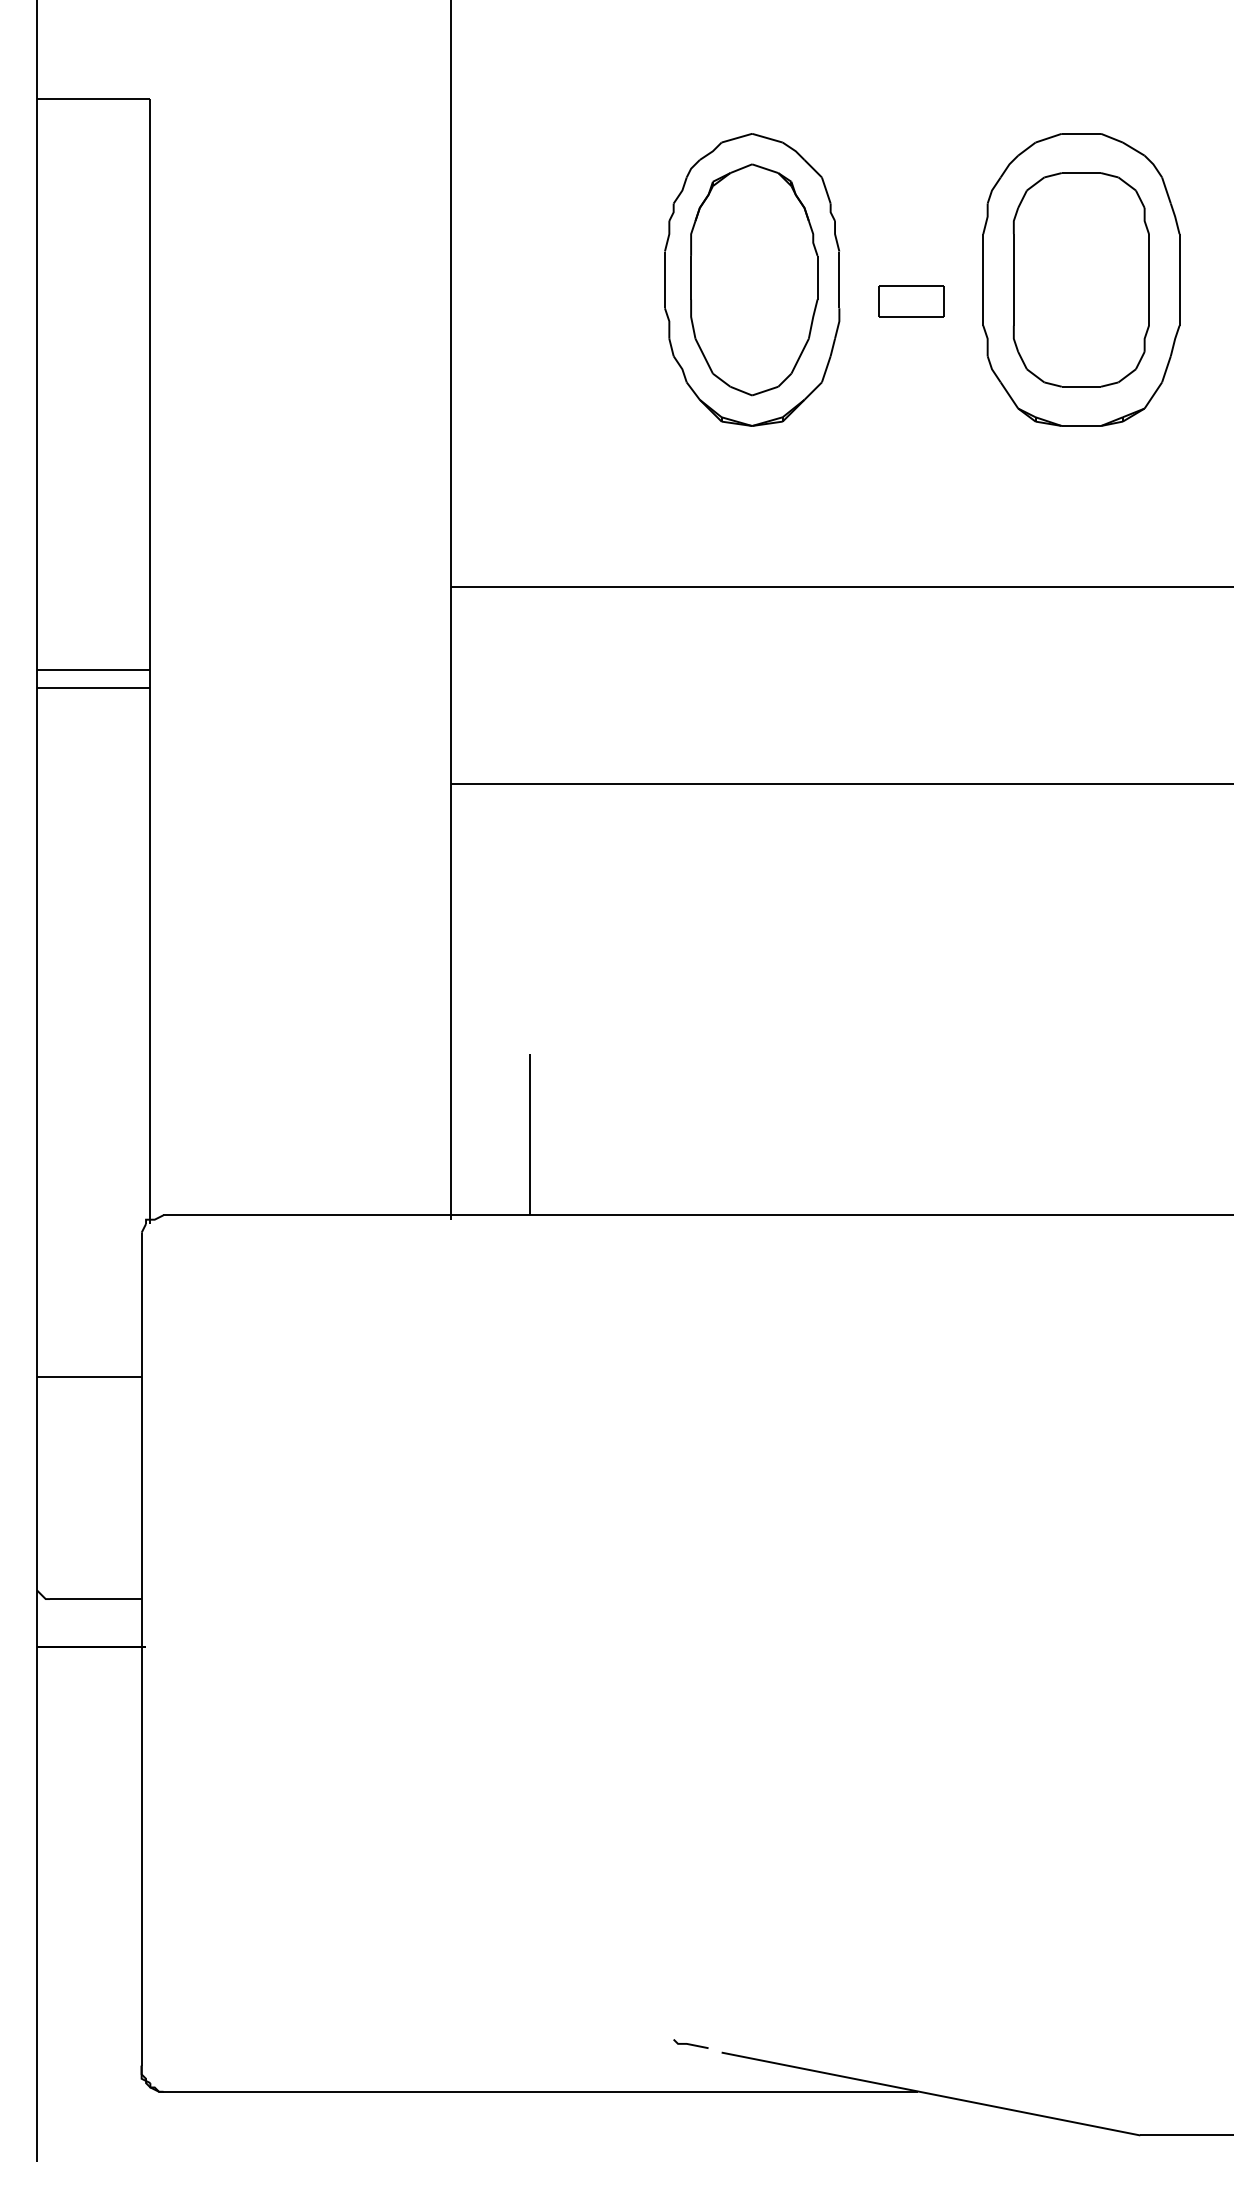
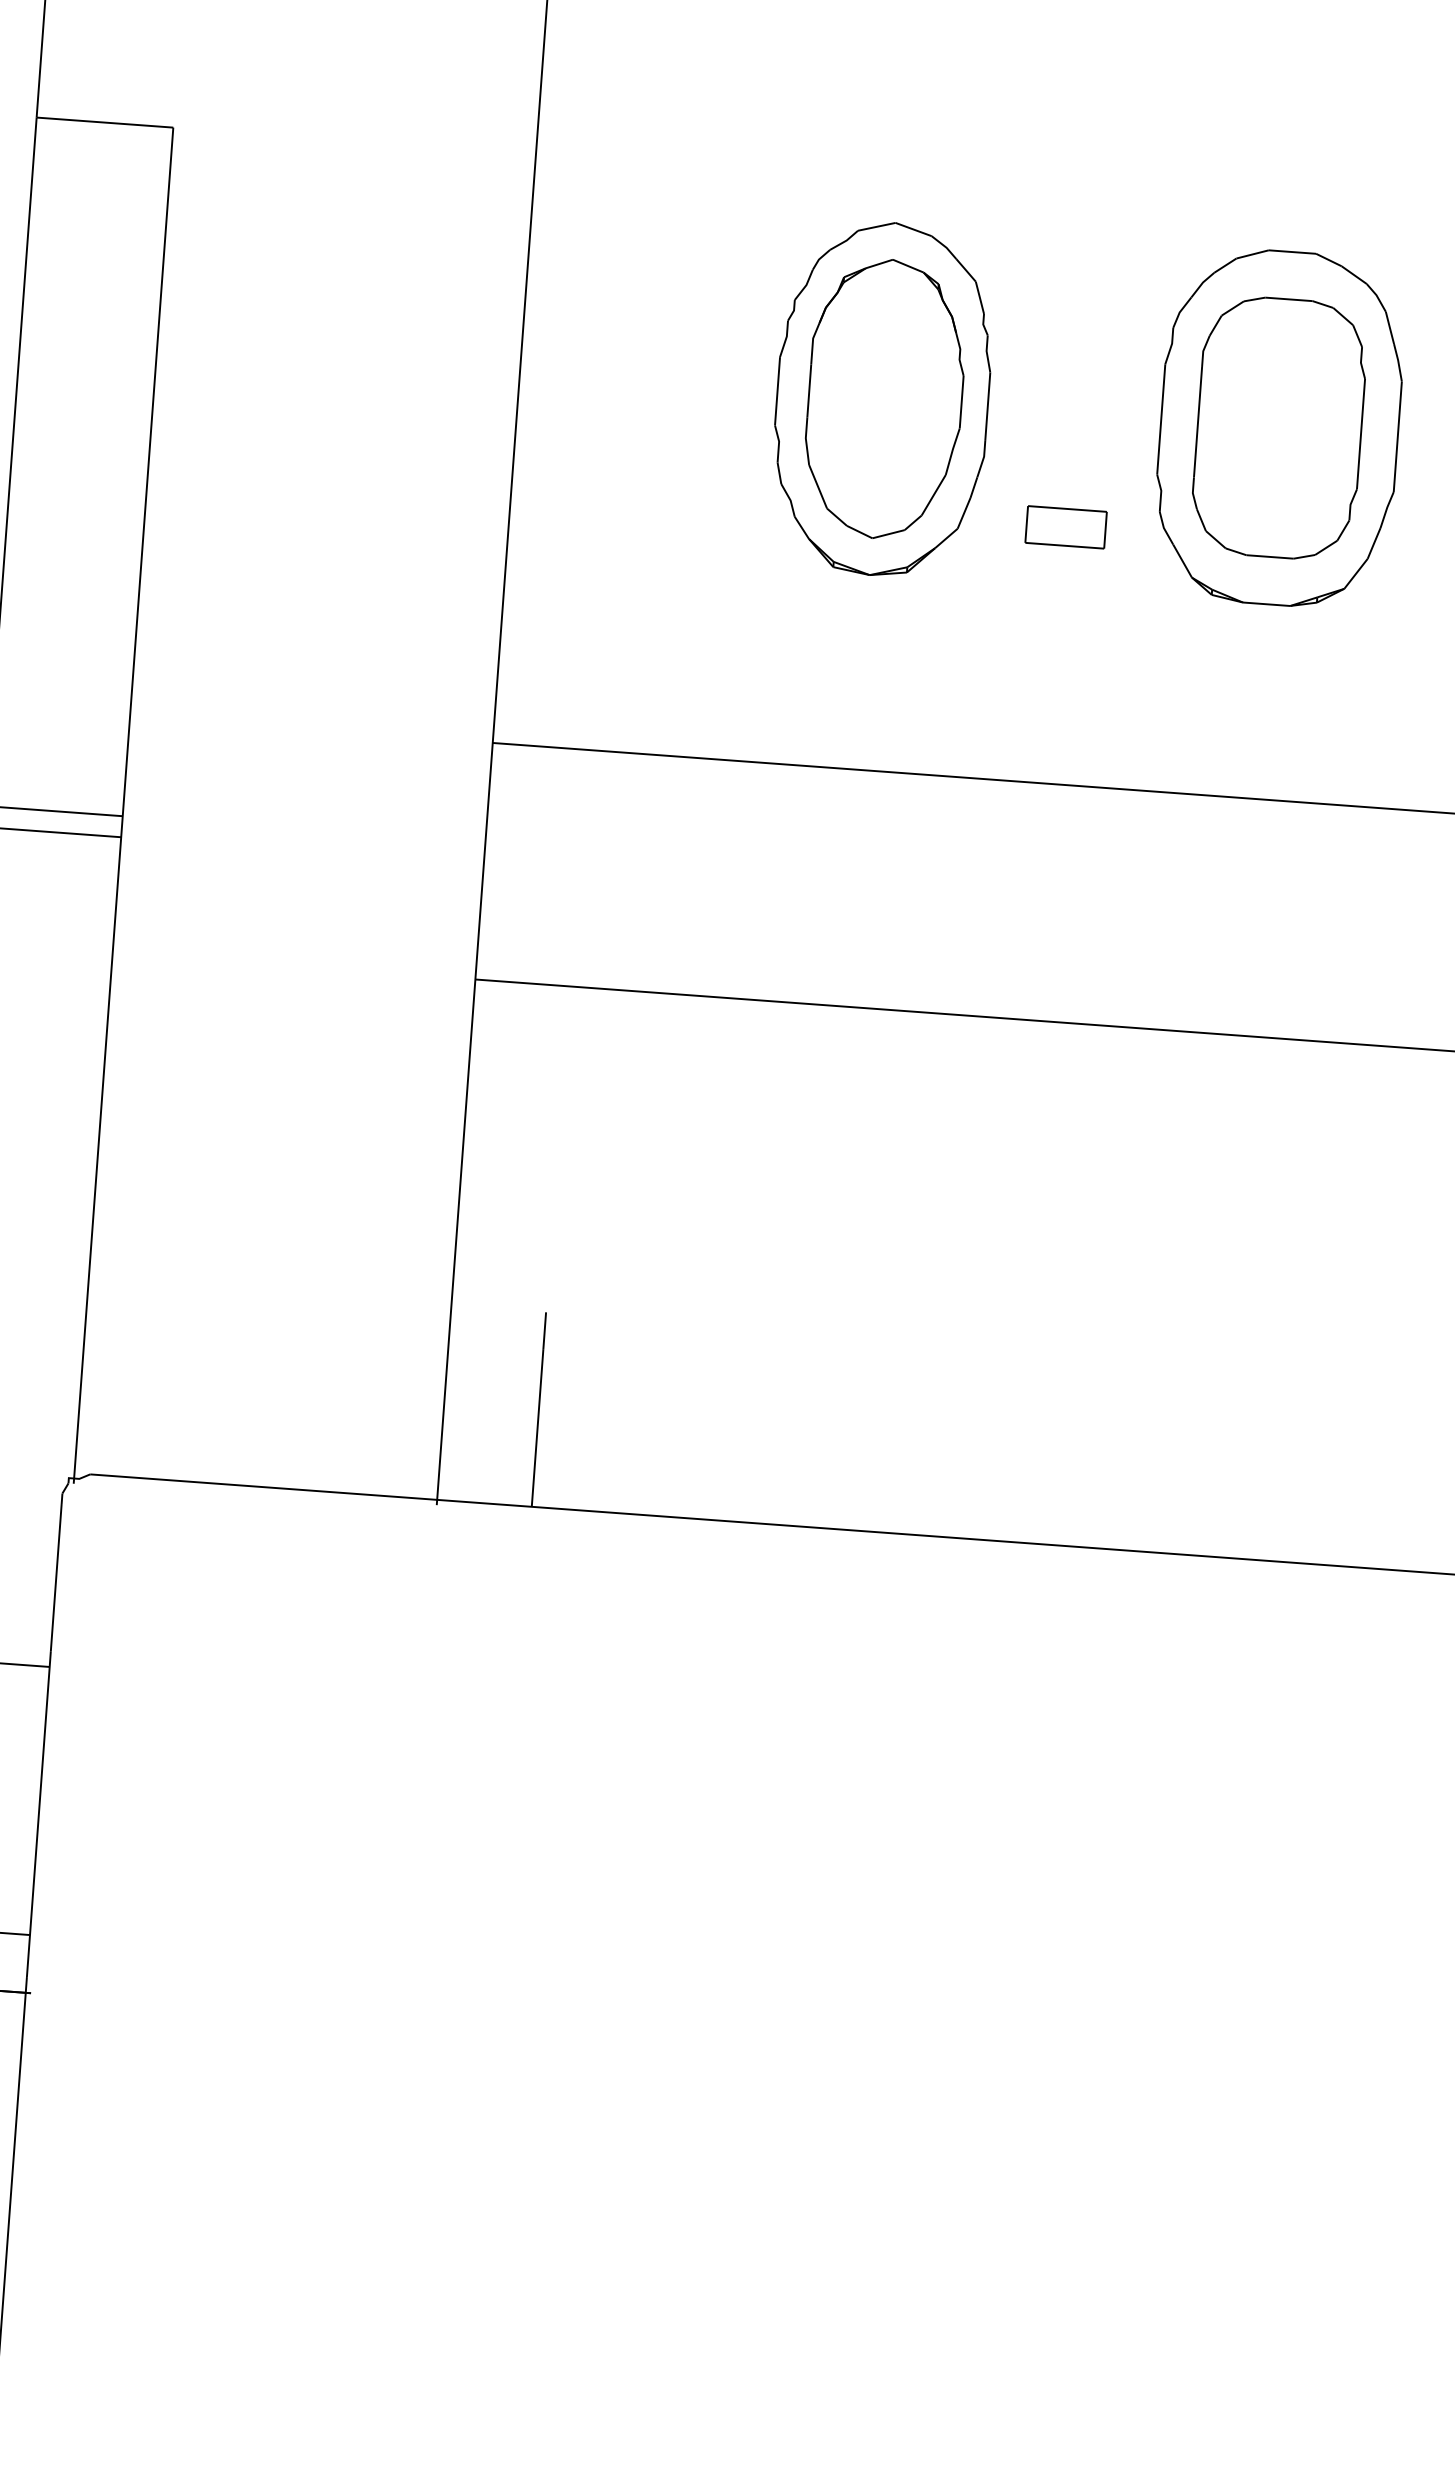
part: (911, 301) -> (1066, 527), moved

